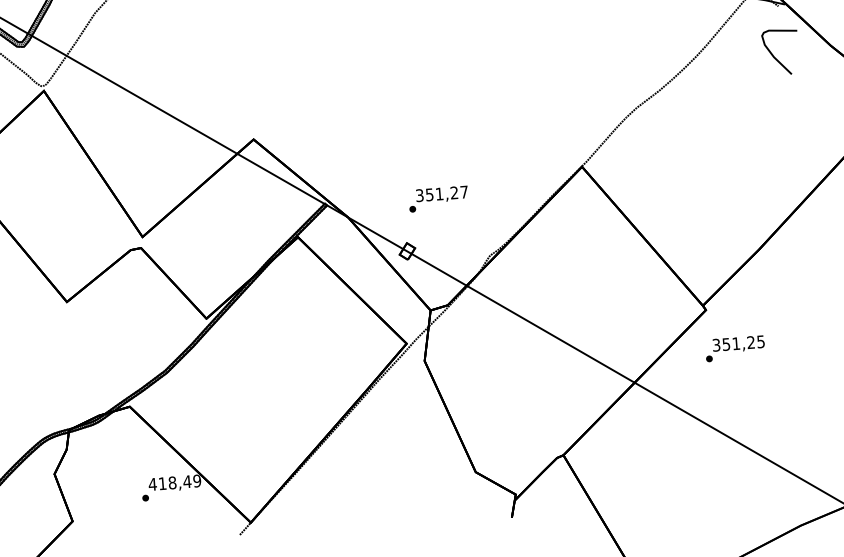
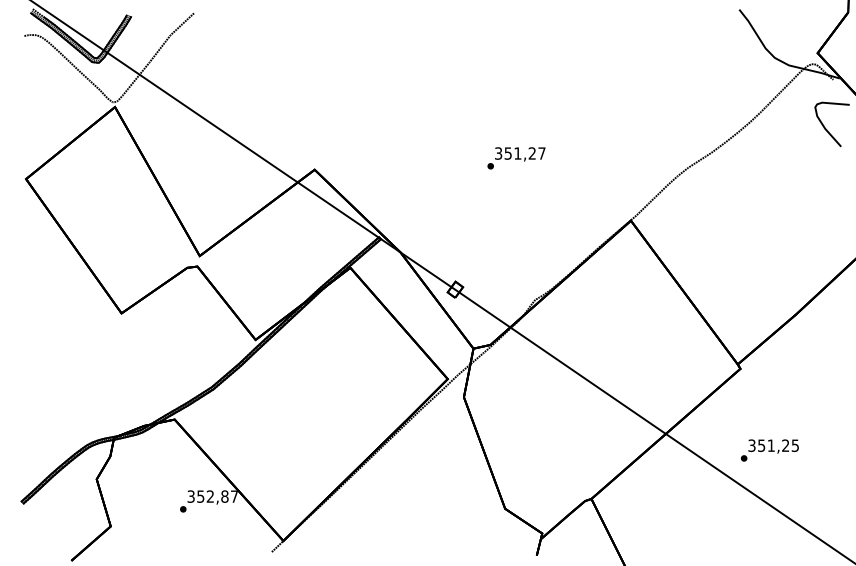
text: (438, 199) -> (516, 158), moved
text: (734, 348) -> (769, 450), moved
text: (174, 482) -> (212, 496), 418,49 -> 352,87

